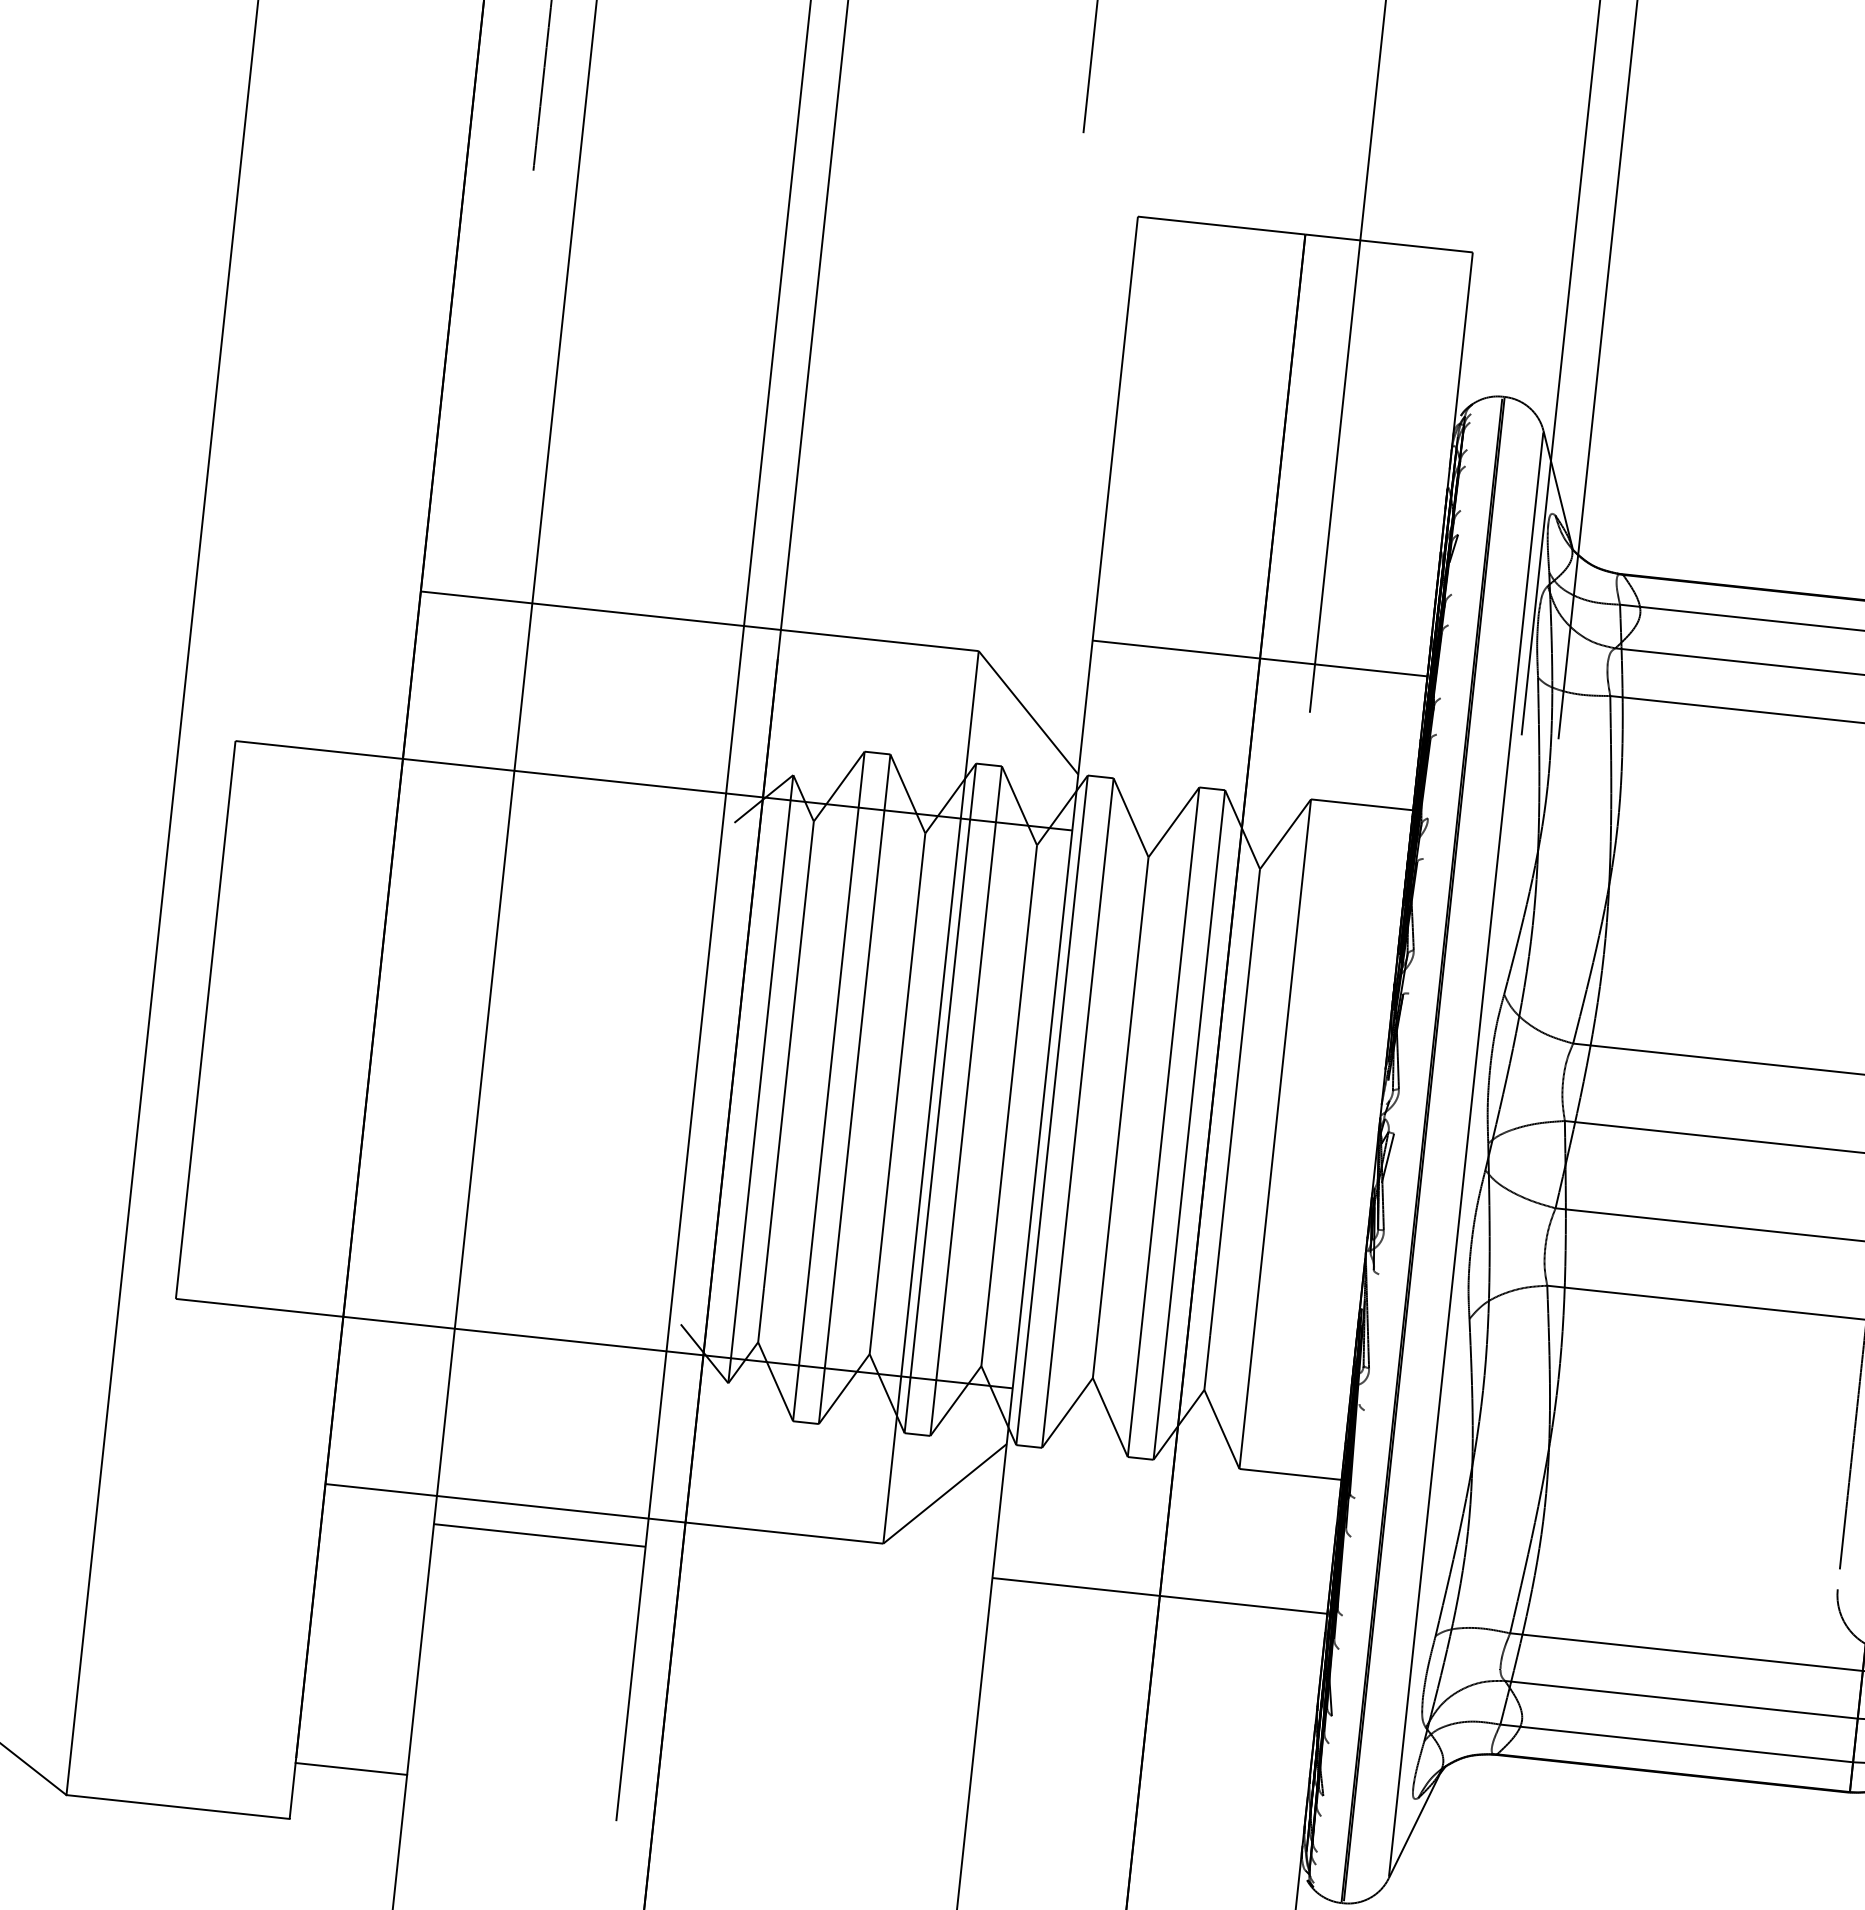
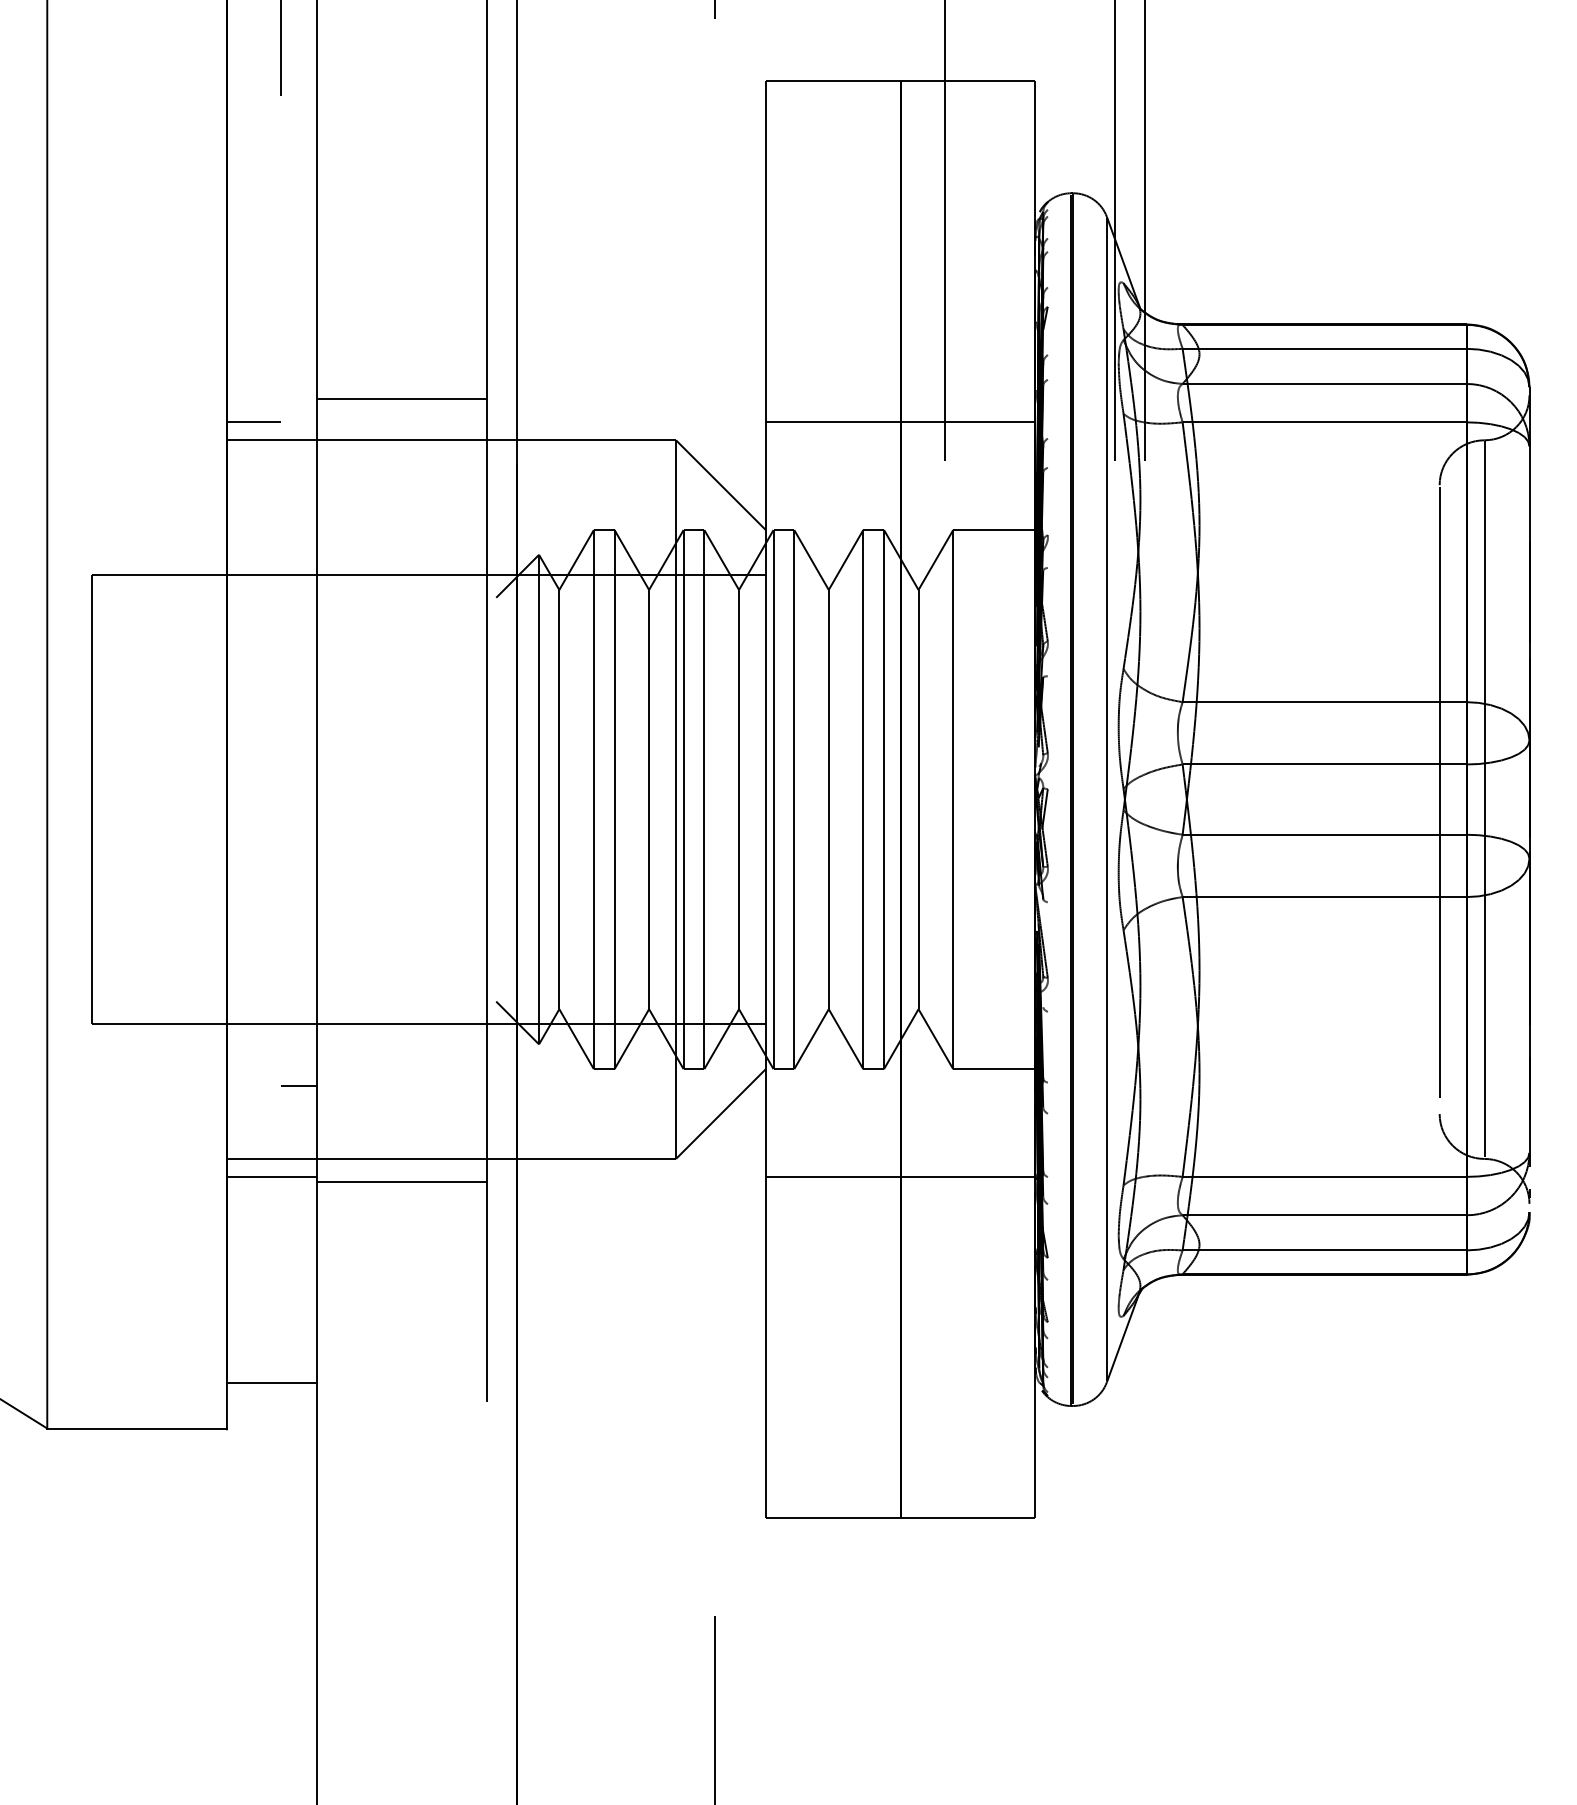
line: (643, 562) -> (401, 398), added
line: (456, 572) -> (253, 422), added
line: (423, 1403) -> (298, 1086), added
line: (378, 1511) -> (271, 1176), added

